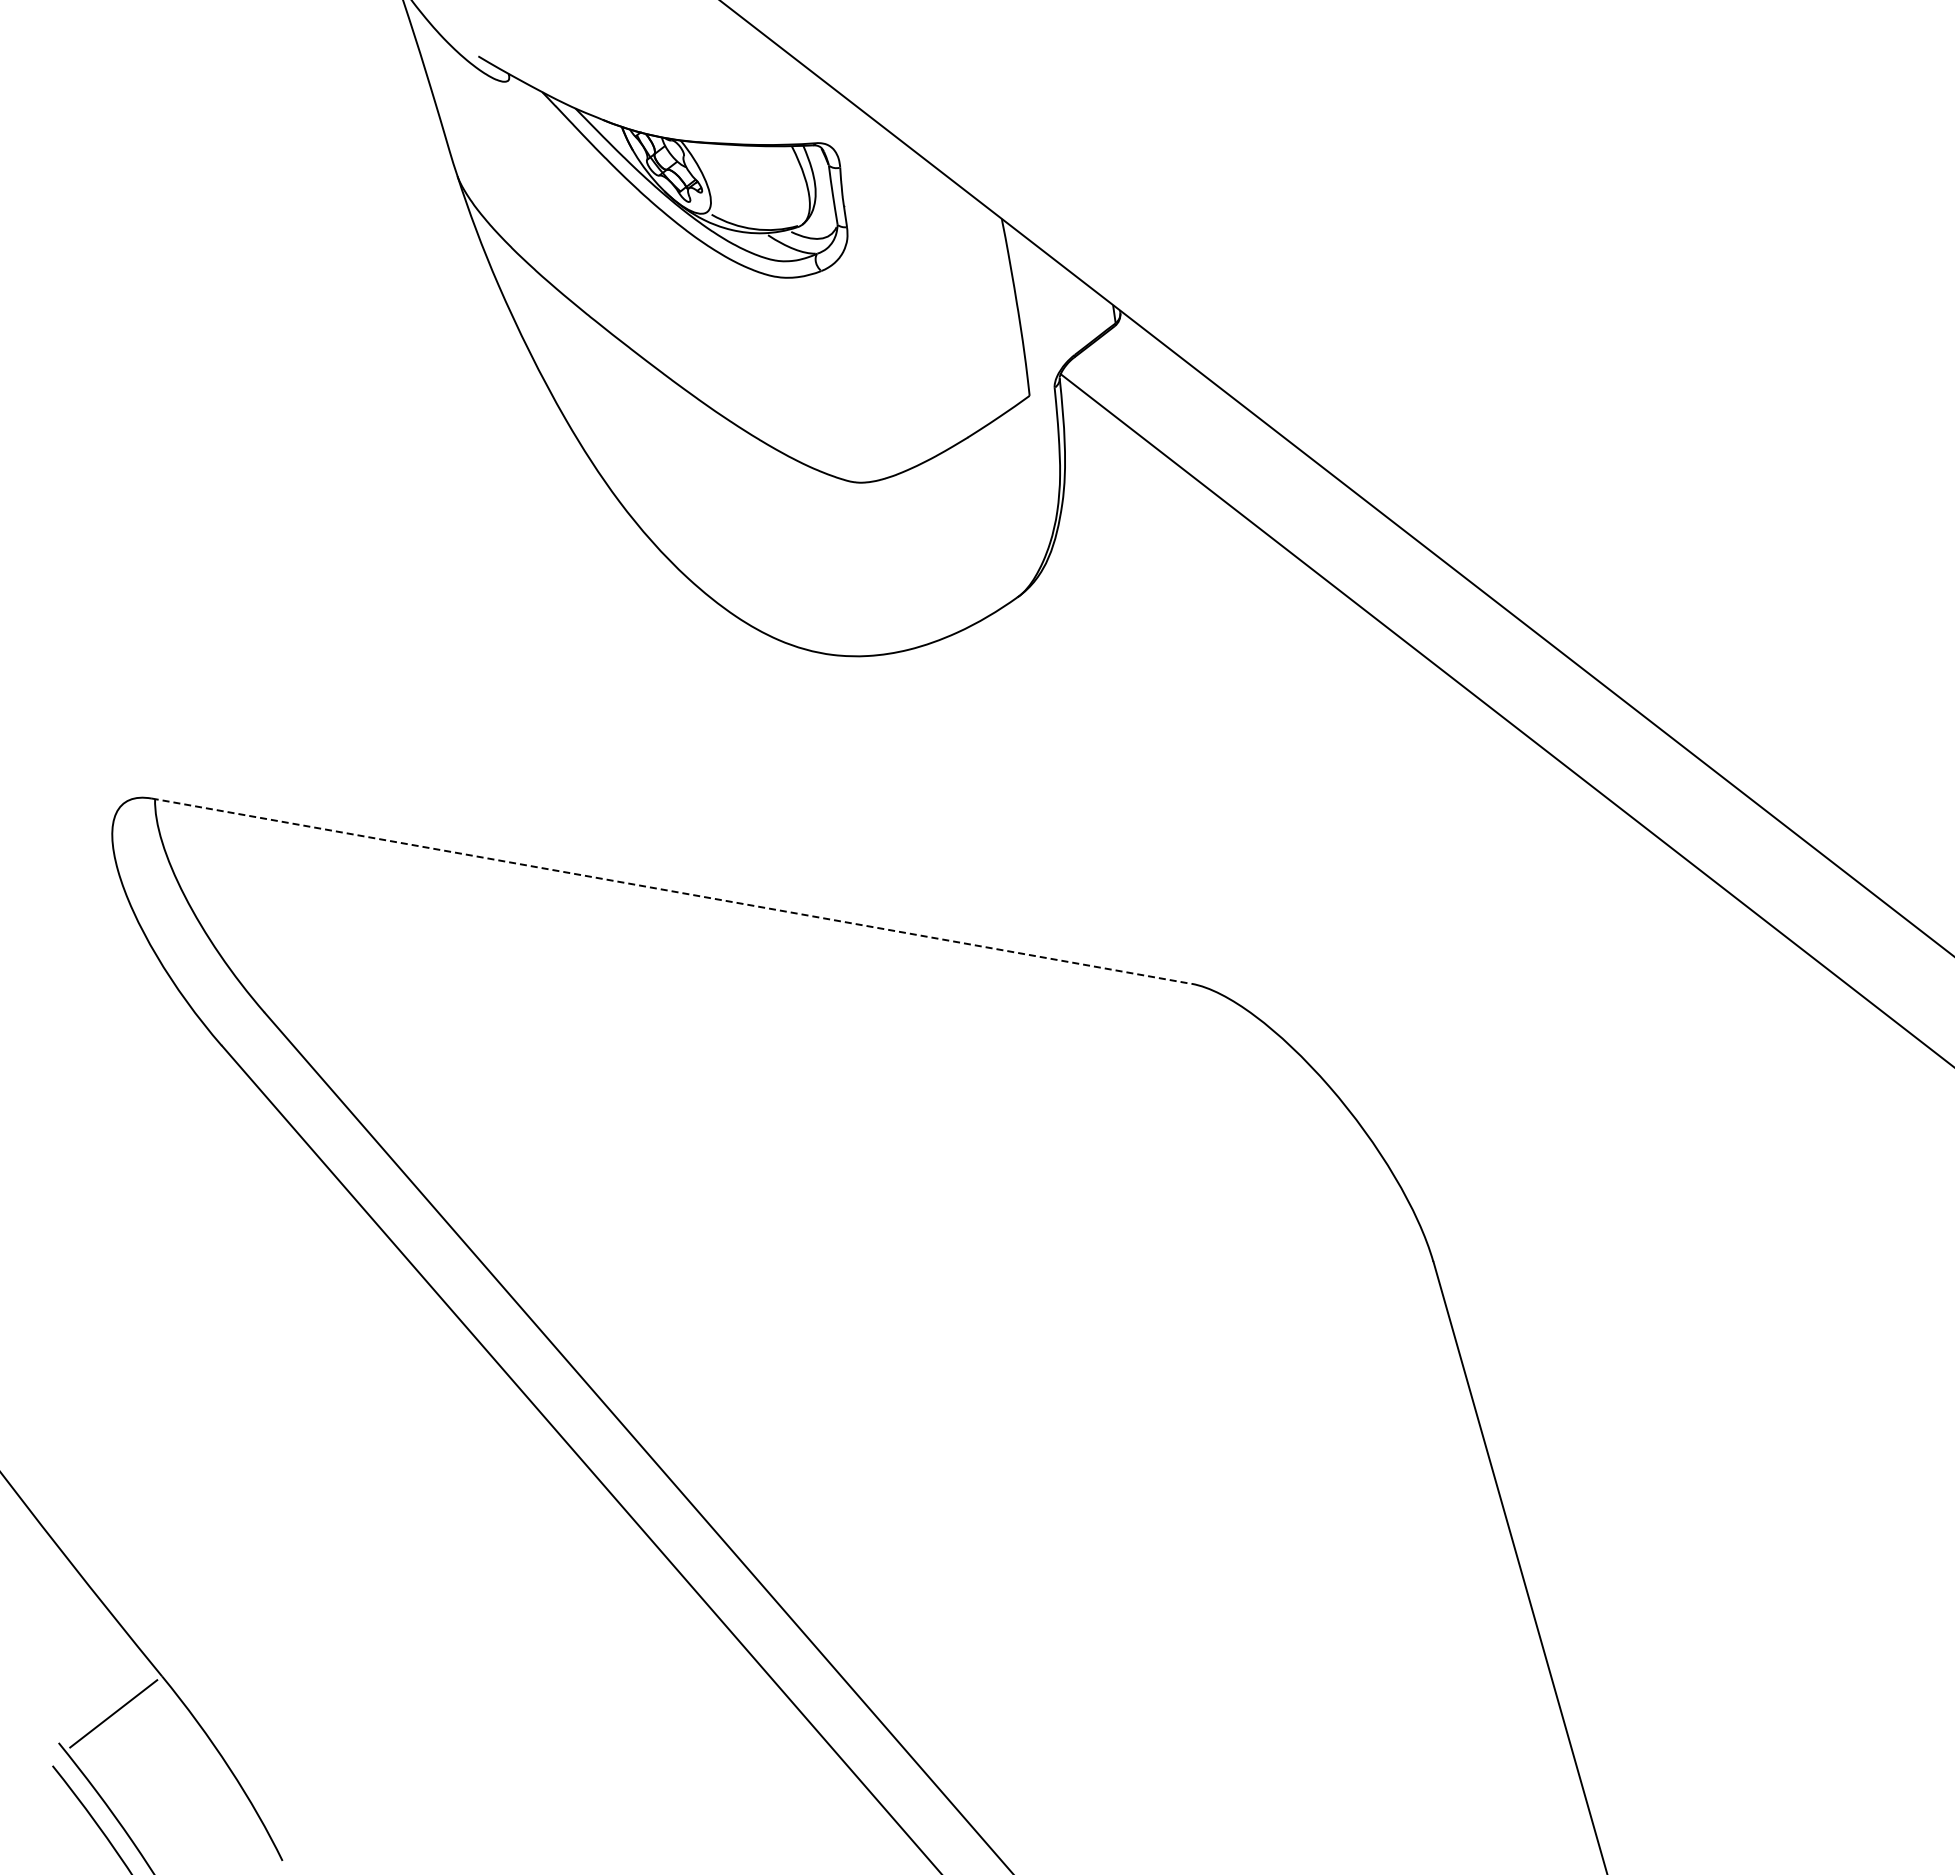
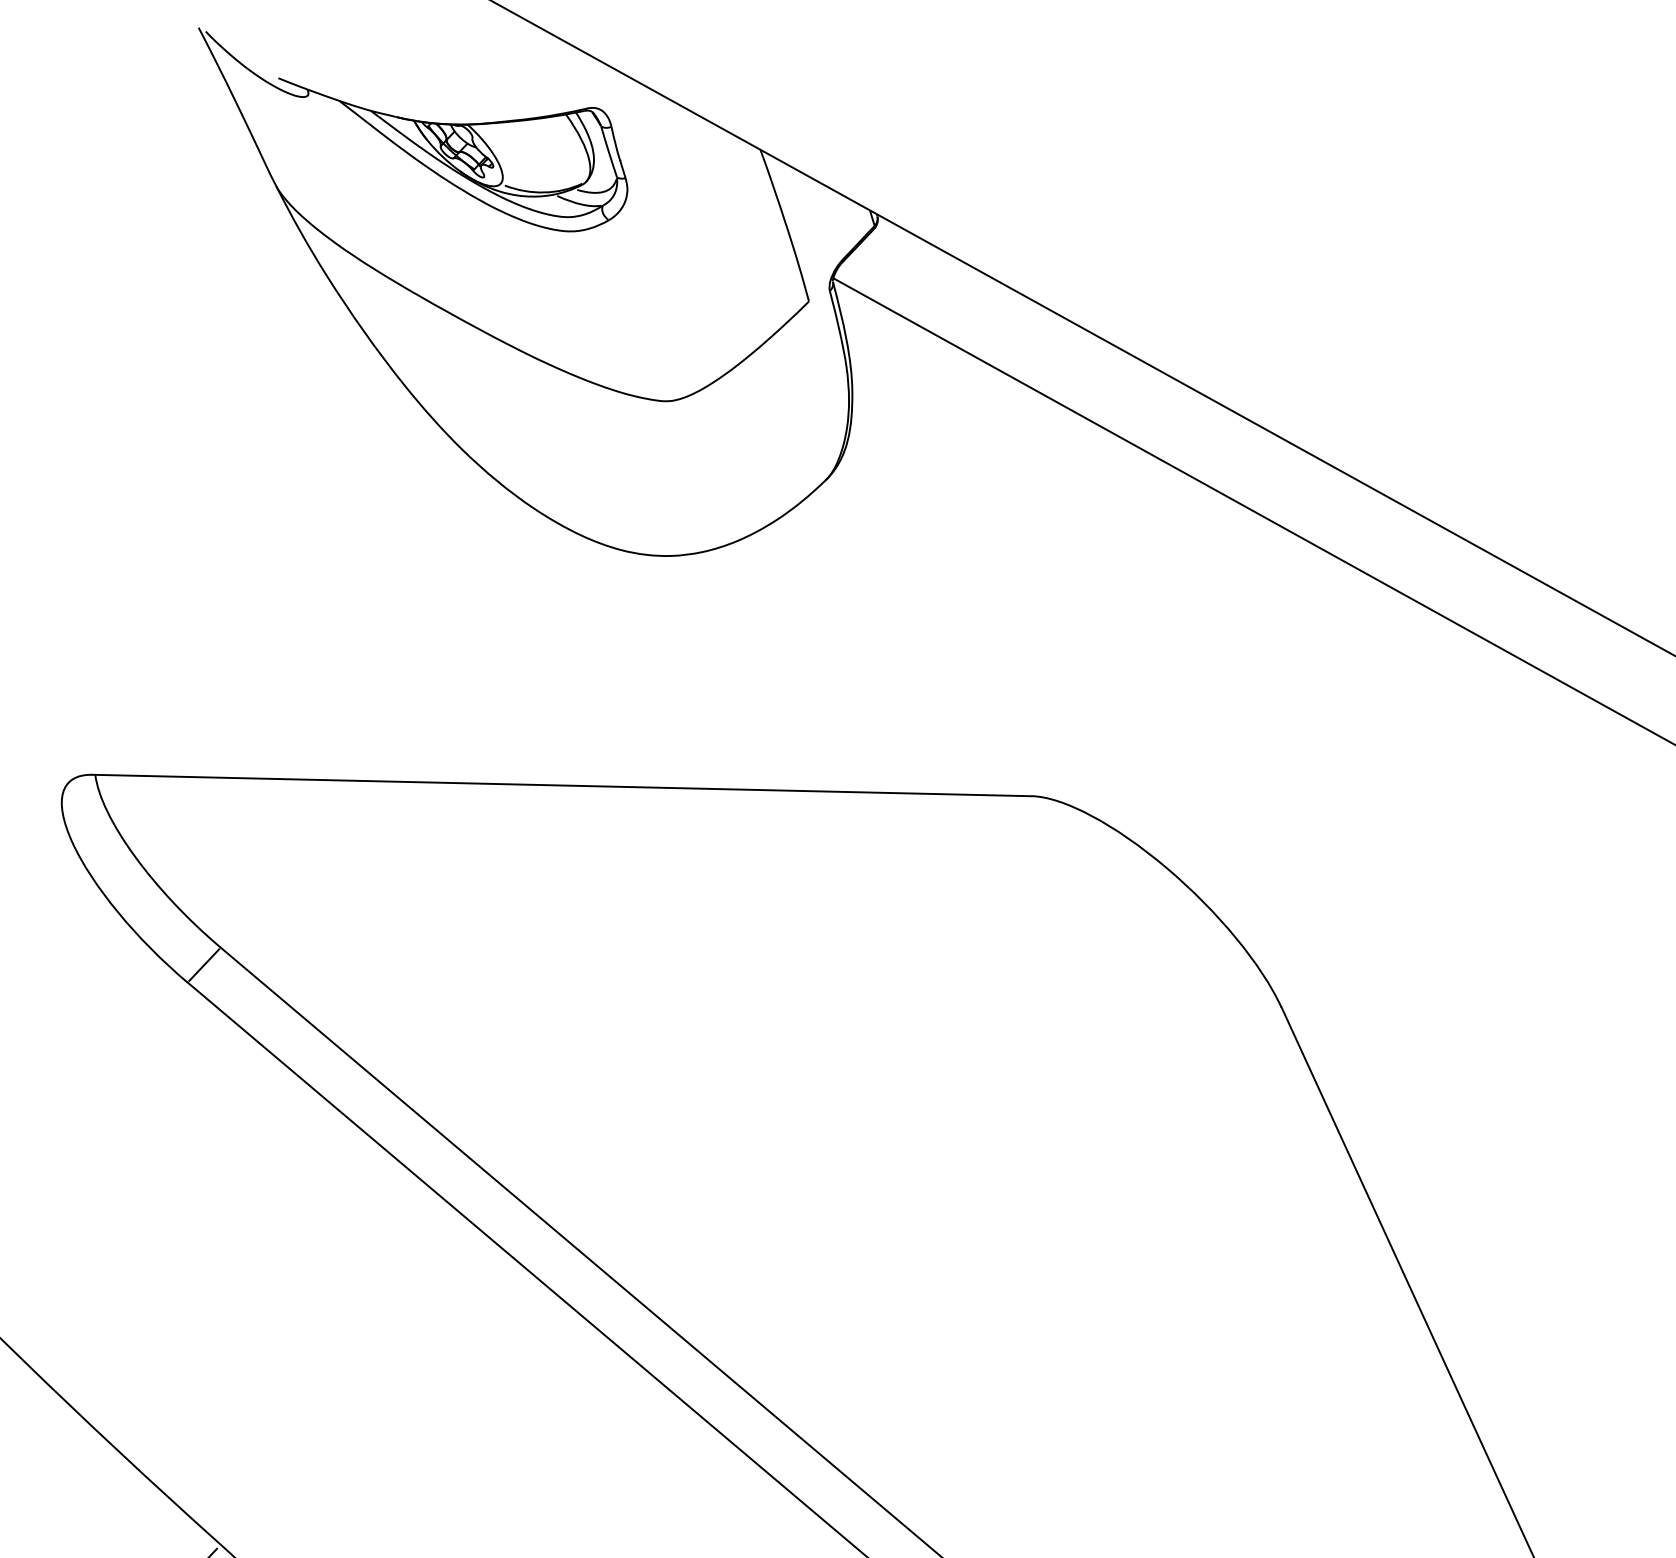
line: (672, 891) -> (562, 785), dashed -> solid
line: (243, 1029) -> (204, 965), added

